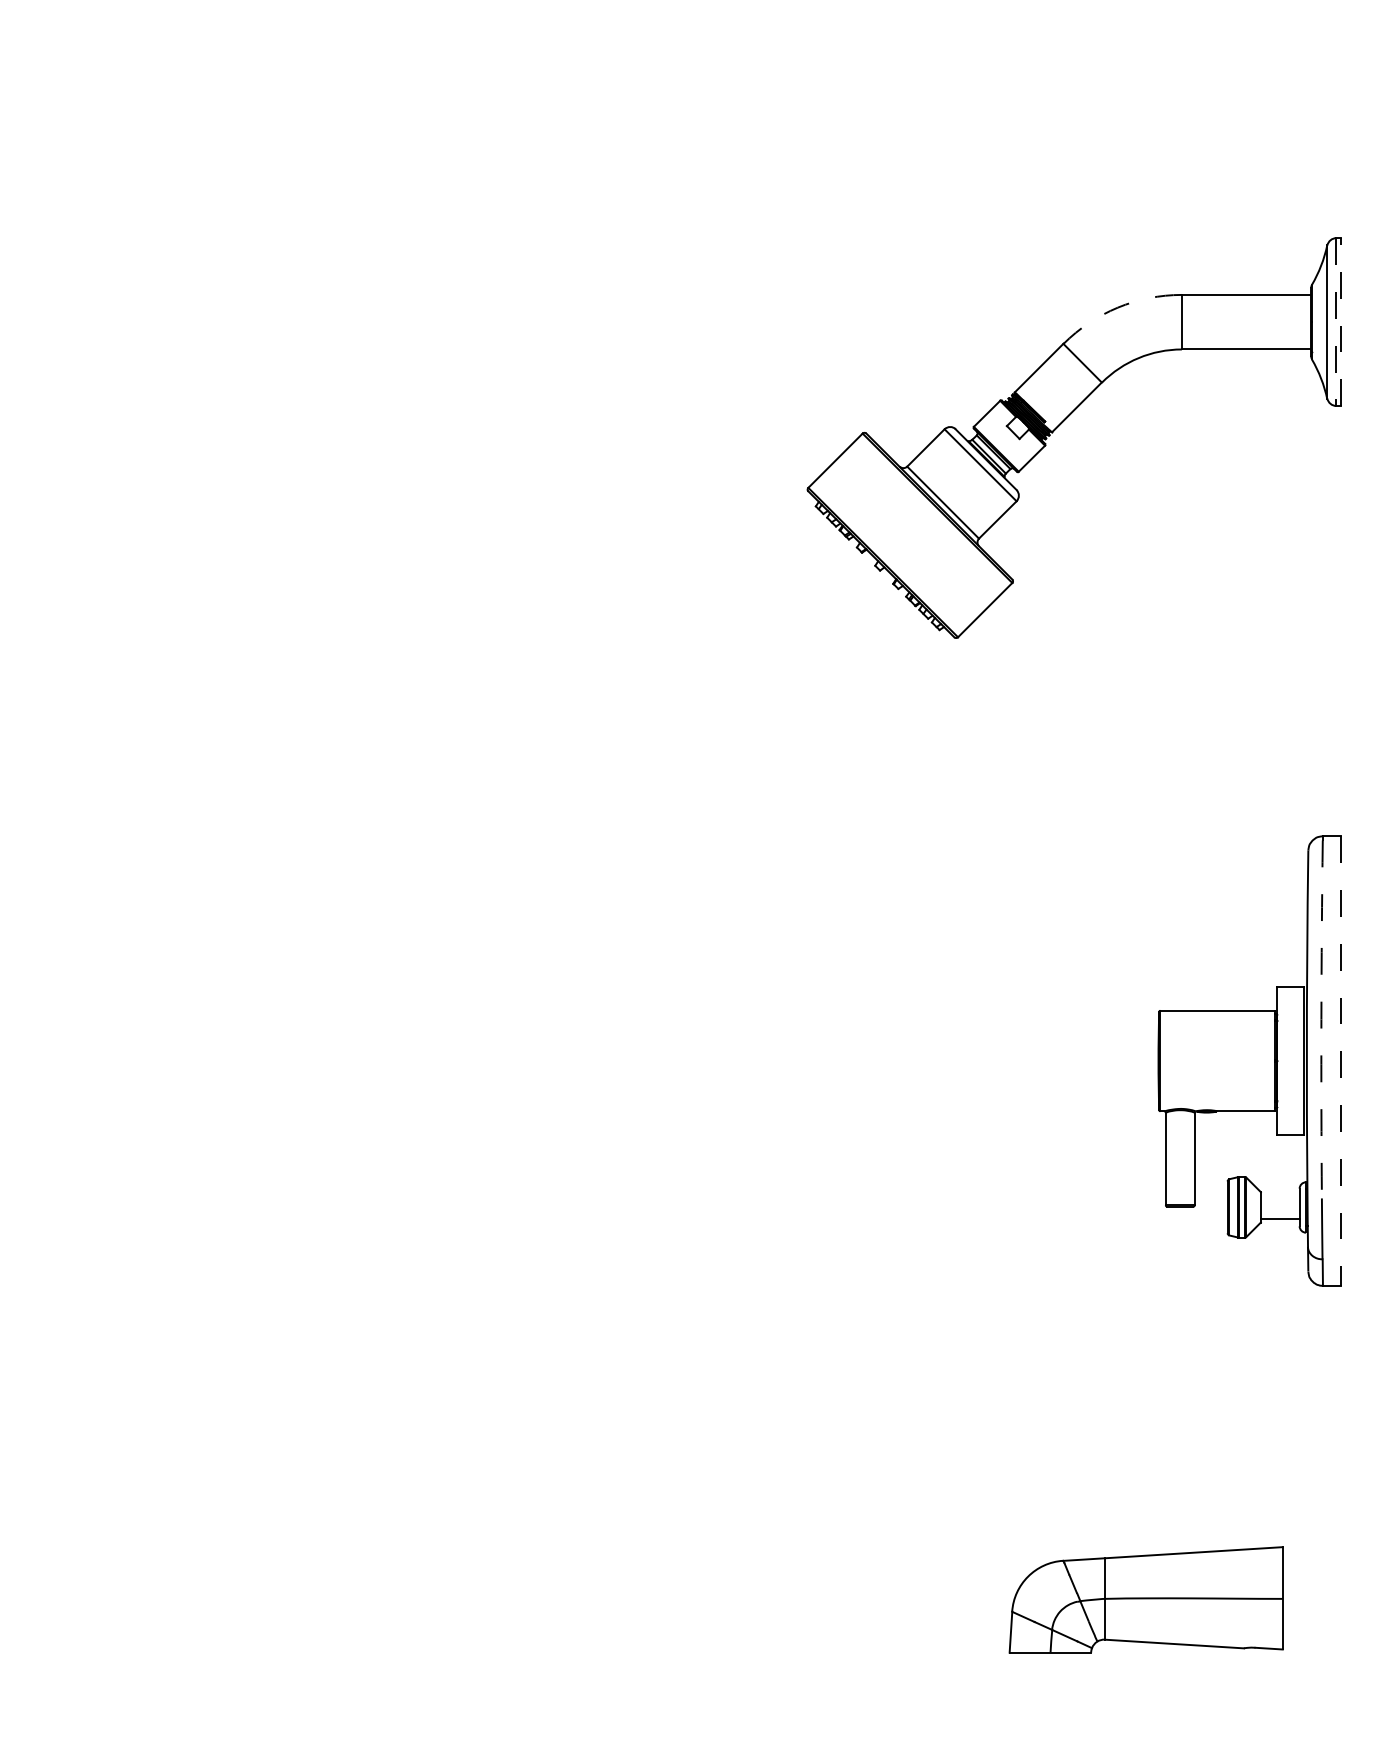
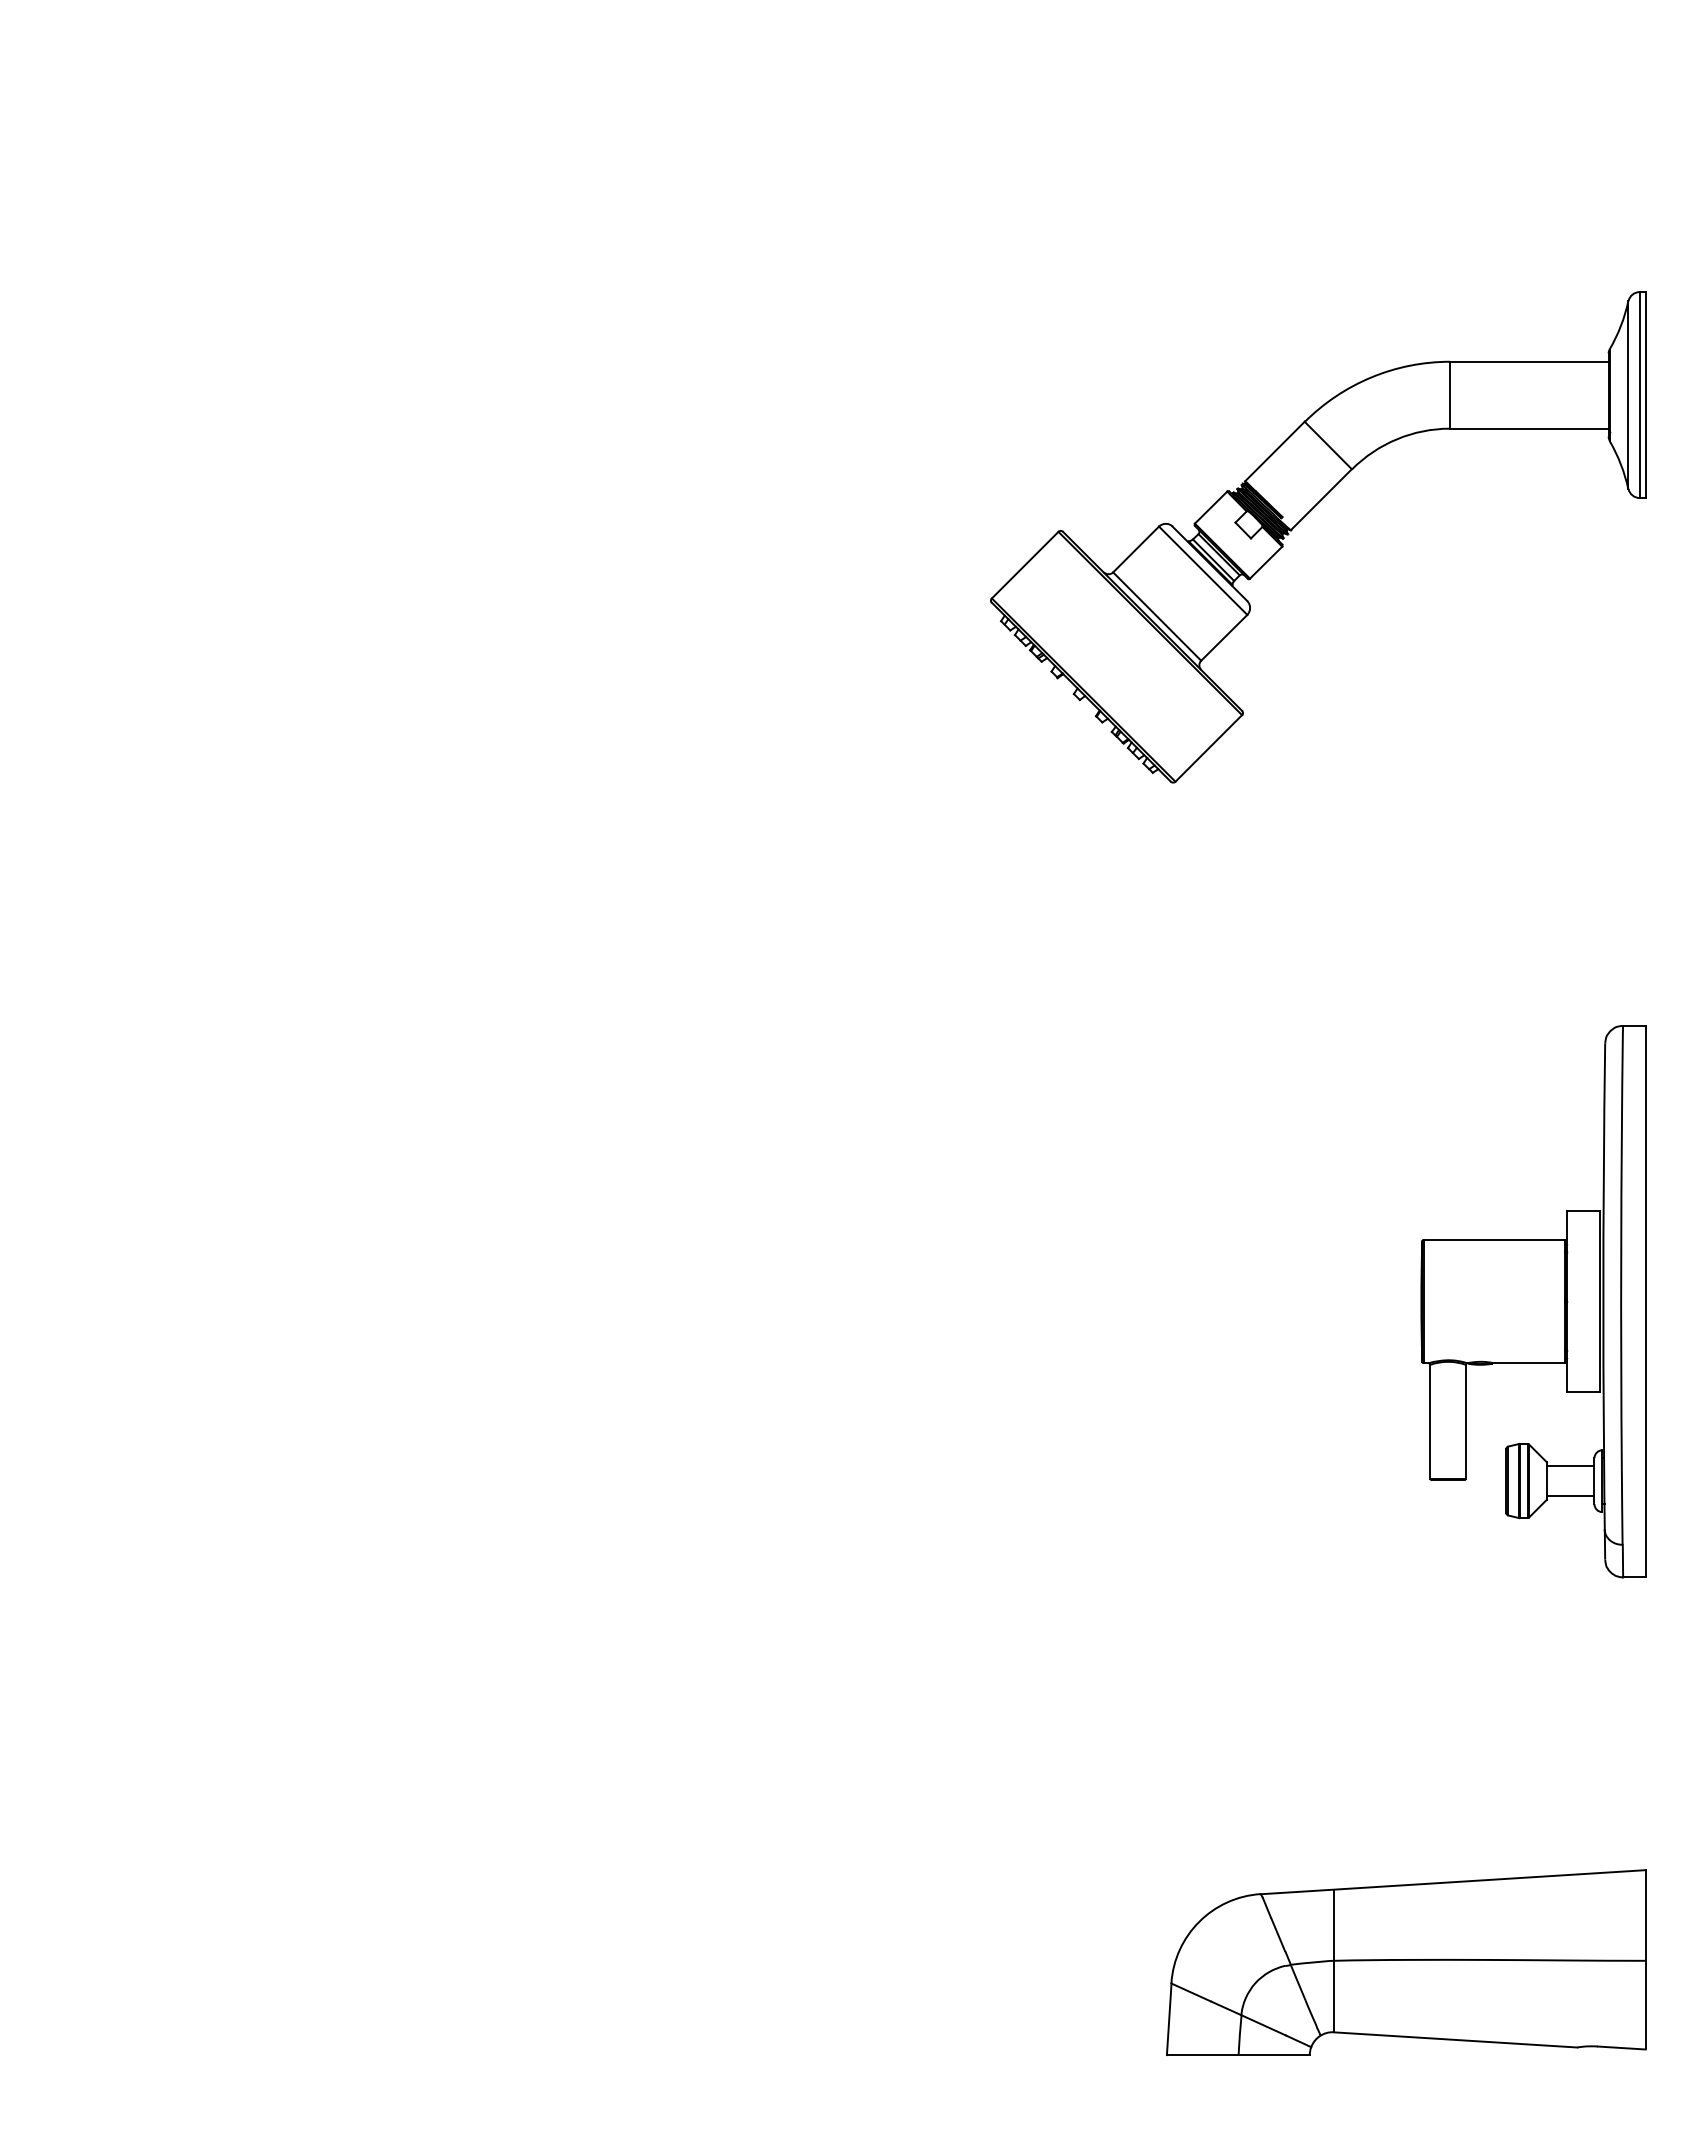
arc: (1117, 307) -> (1371, 377), dashed -> solid
line: (1341, 321) -> (1645, 394), dashed -> solid
line: (1336, 322) -> (1639, 395), dashed -> solid
arc: (1321, 1019) -> (1621, 1250), dashed -> solid
line: (1341, 1060) -> (1645, 1301), dashed -> solid
line: (1280, 1195) -> (1570, 1466), added
part: (1146, 1599) -> (1406, 1962), size x1.43

